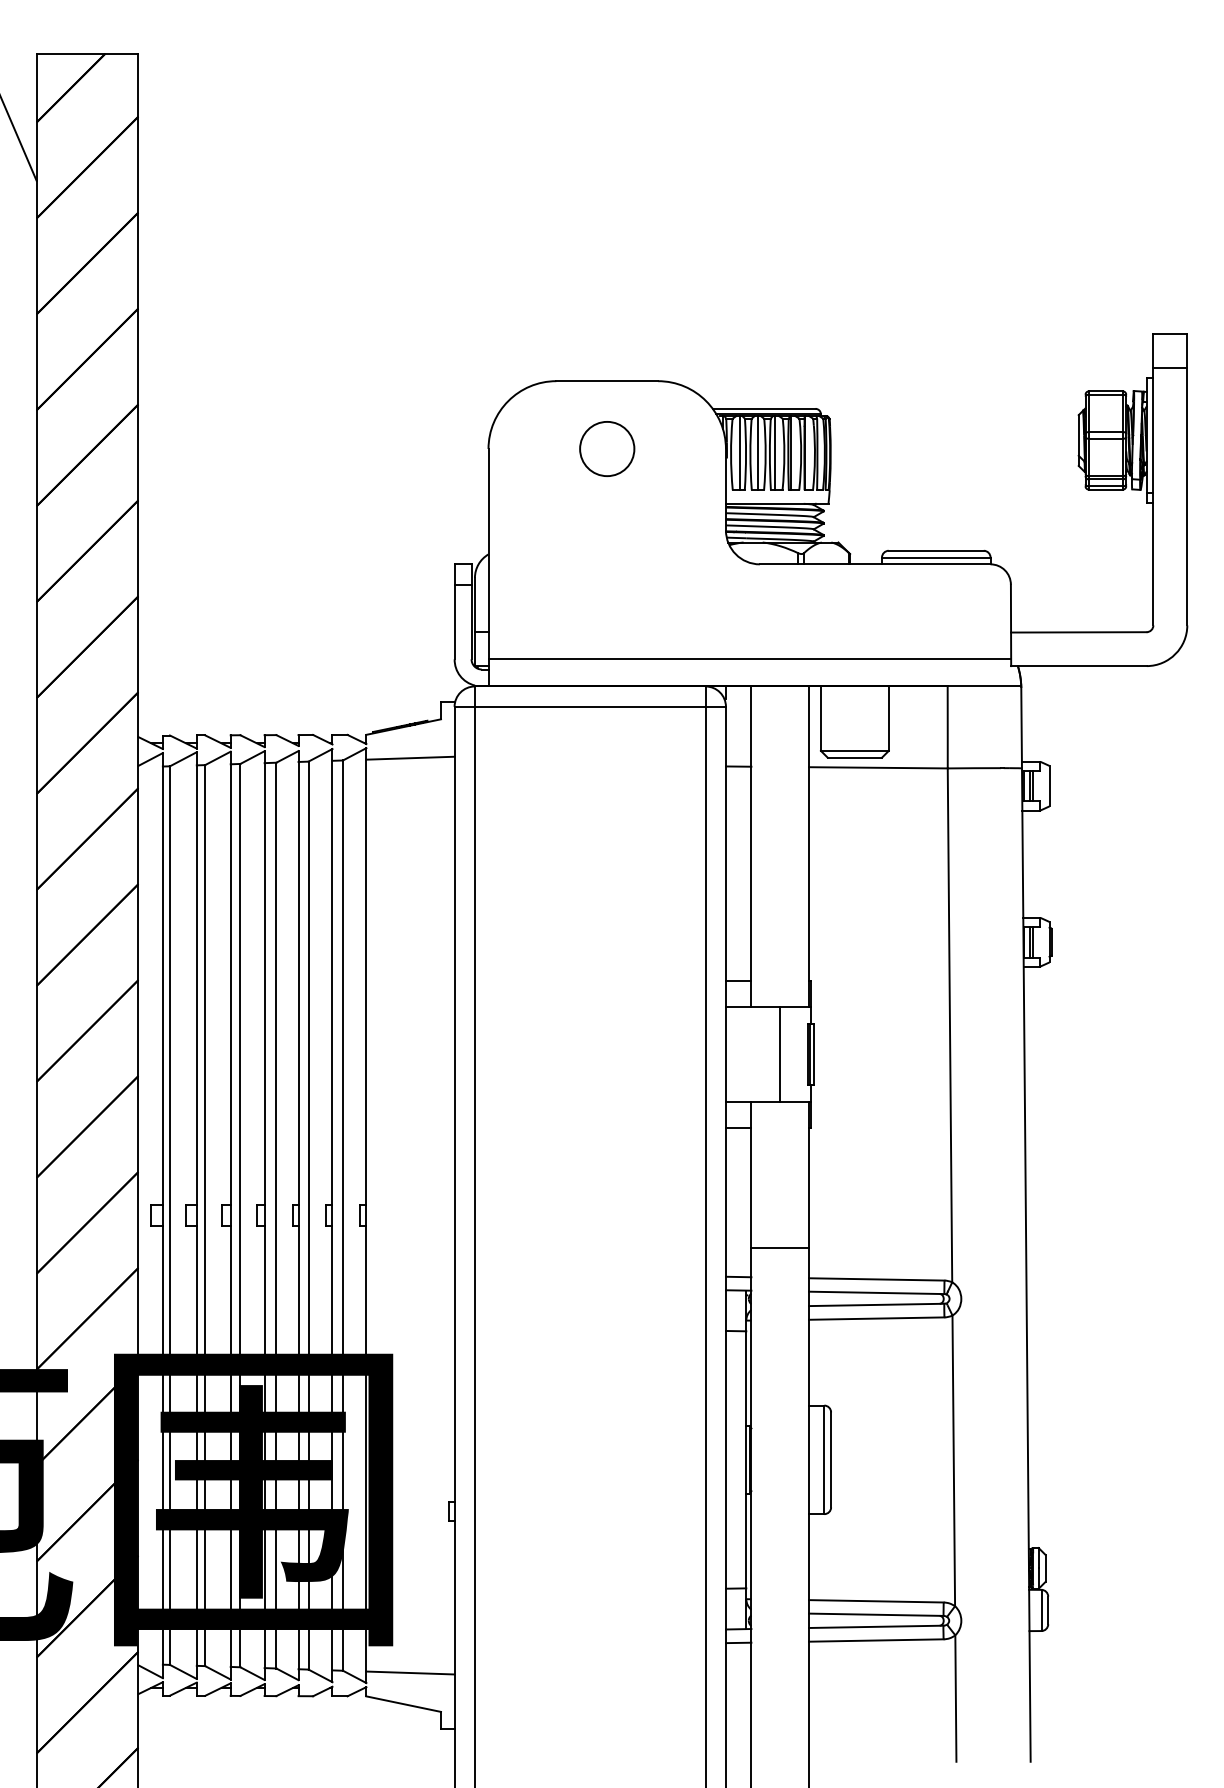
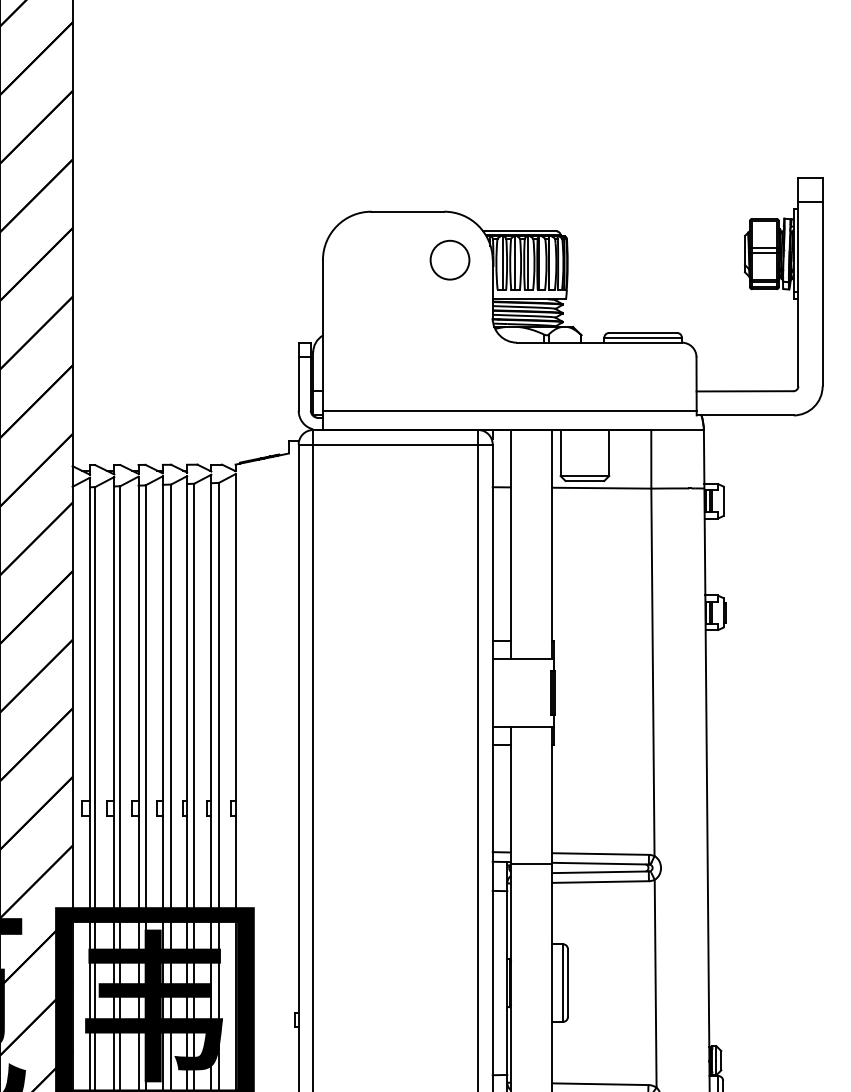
circle: (607, 448) -> (450, 259), moved
line: (410, 757) -> (267, 480), removed
line: (780, 1053) -> (531, 692), removed
line: (780, 1248) -> (531, 864), moved

